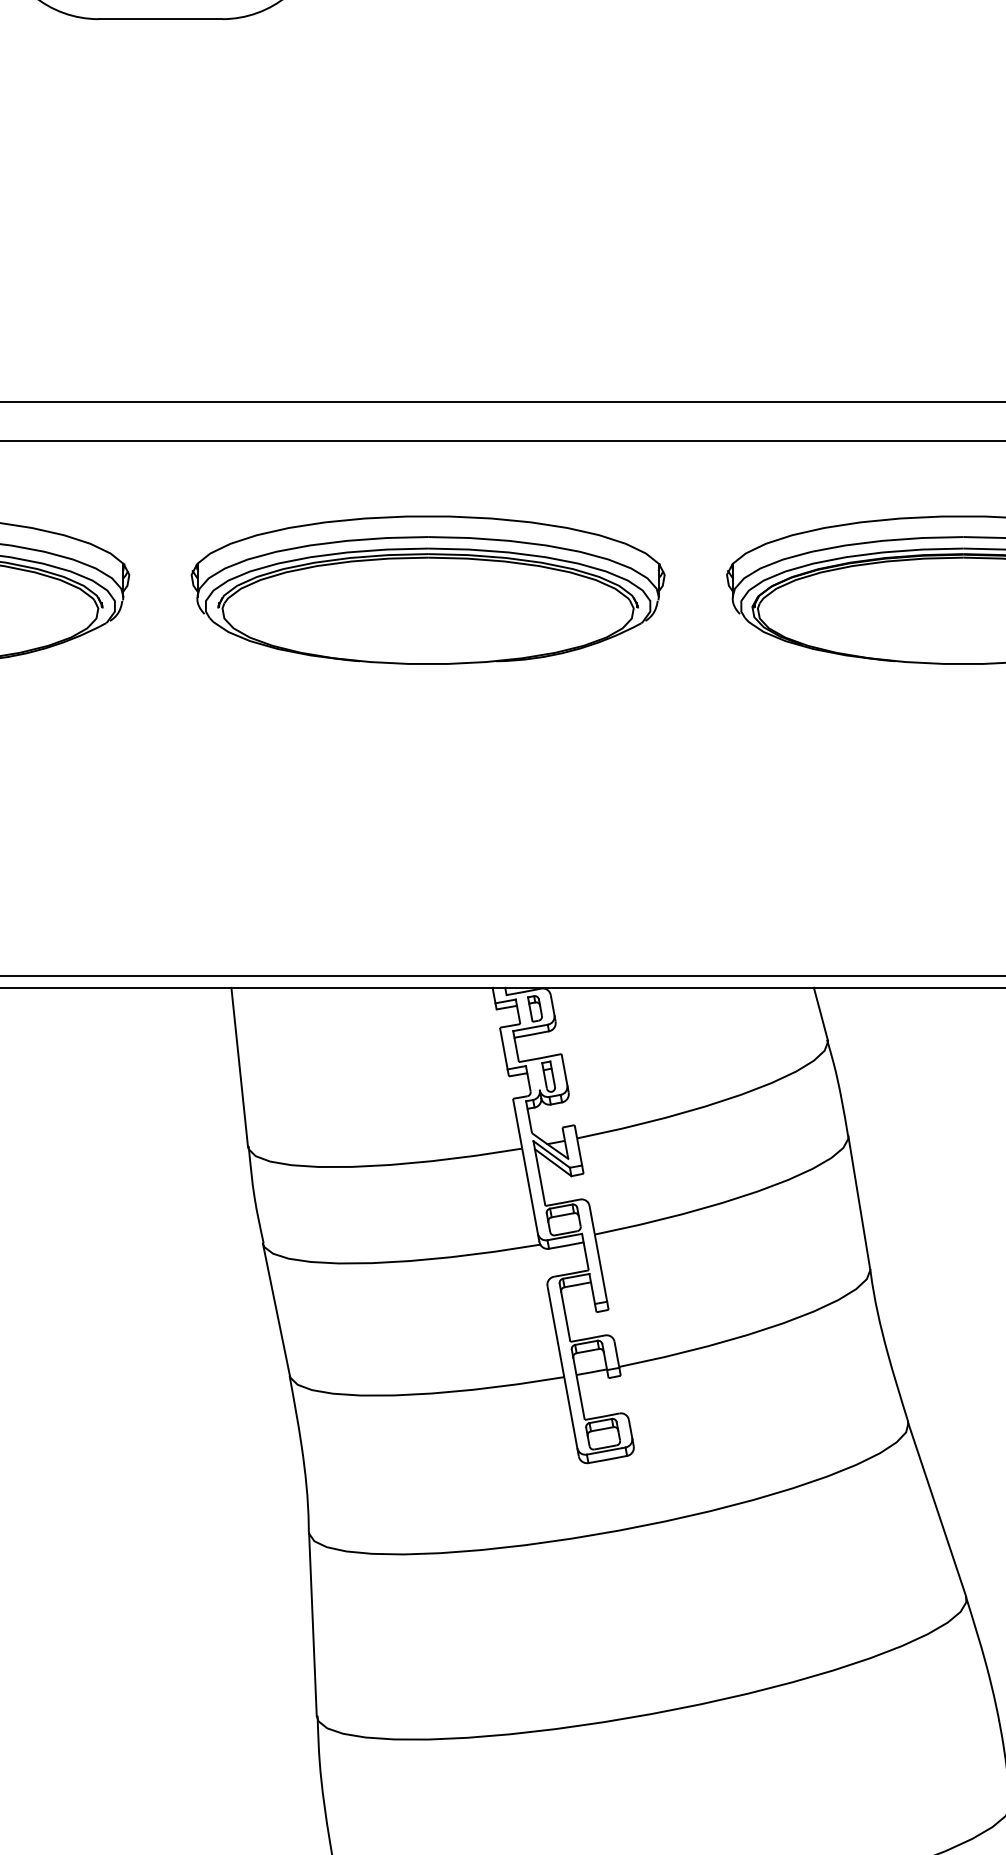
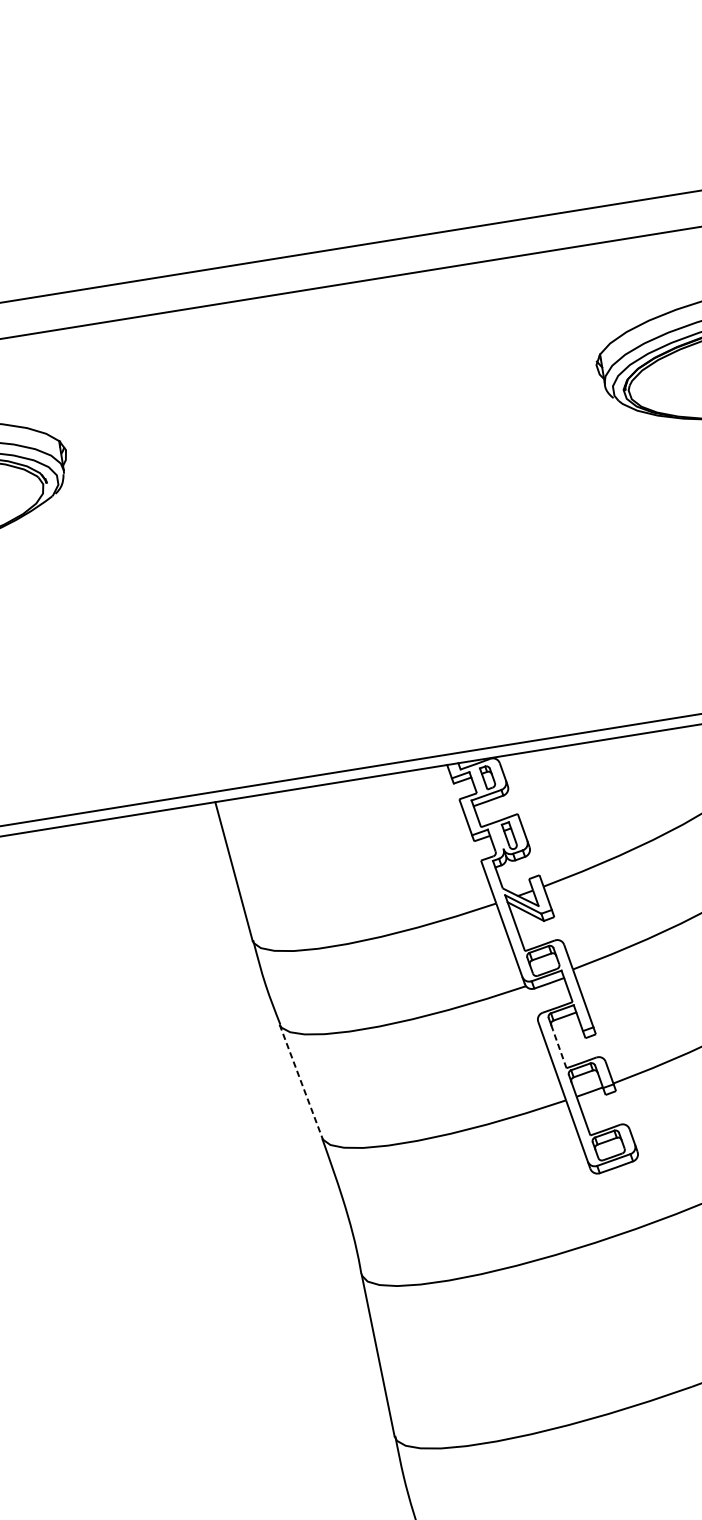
part: (427, 589) -> (332, 420), removed
line: (276, 1309) -> (301, 1081), solid -> dashed
line: (565, 1316) -> (558, 1046), solid -> dashed

